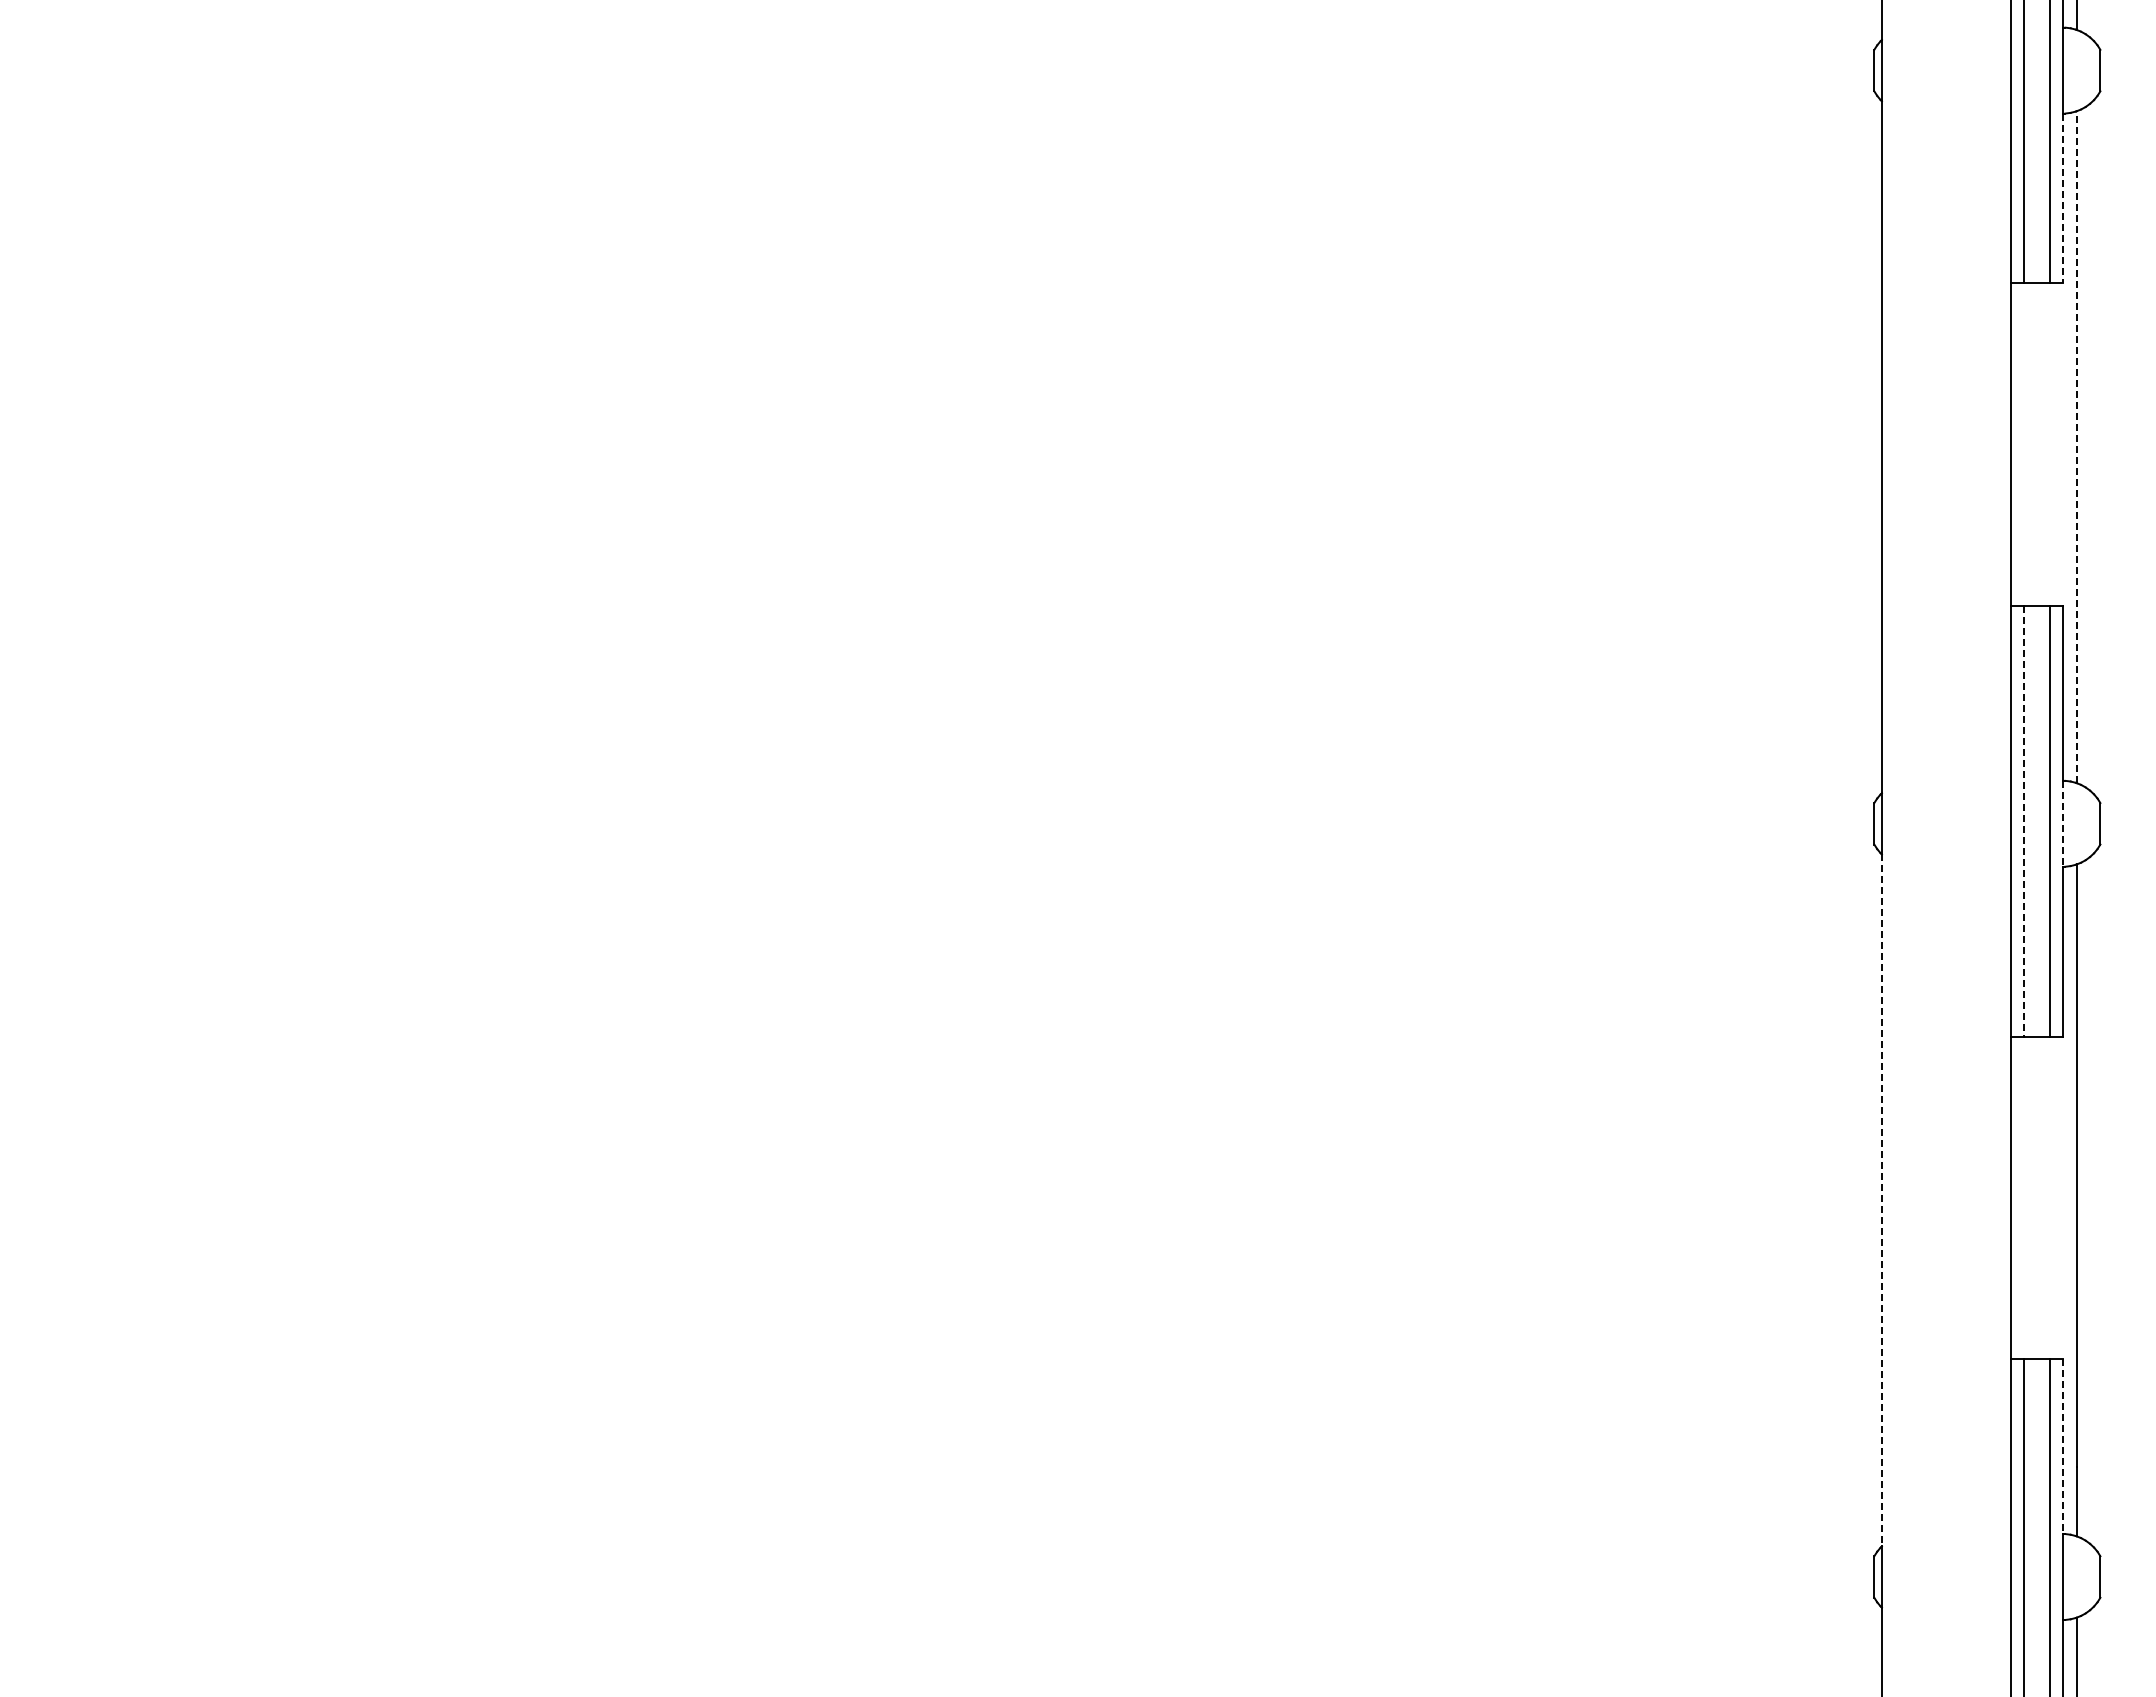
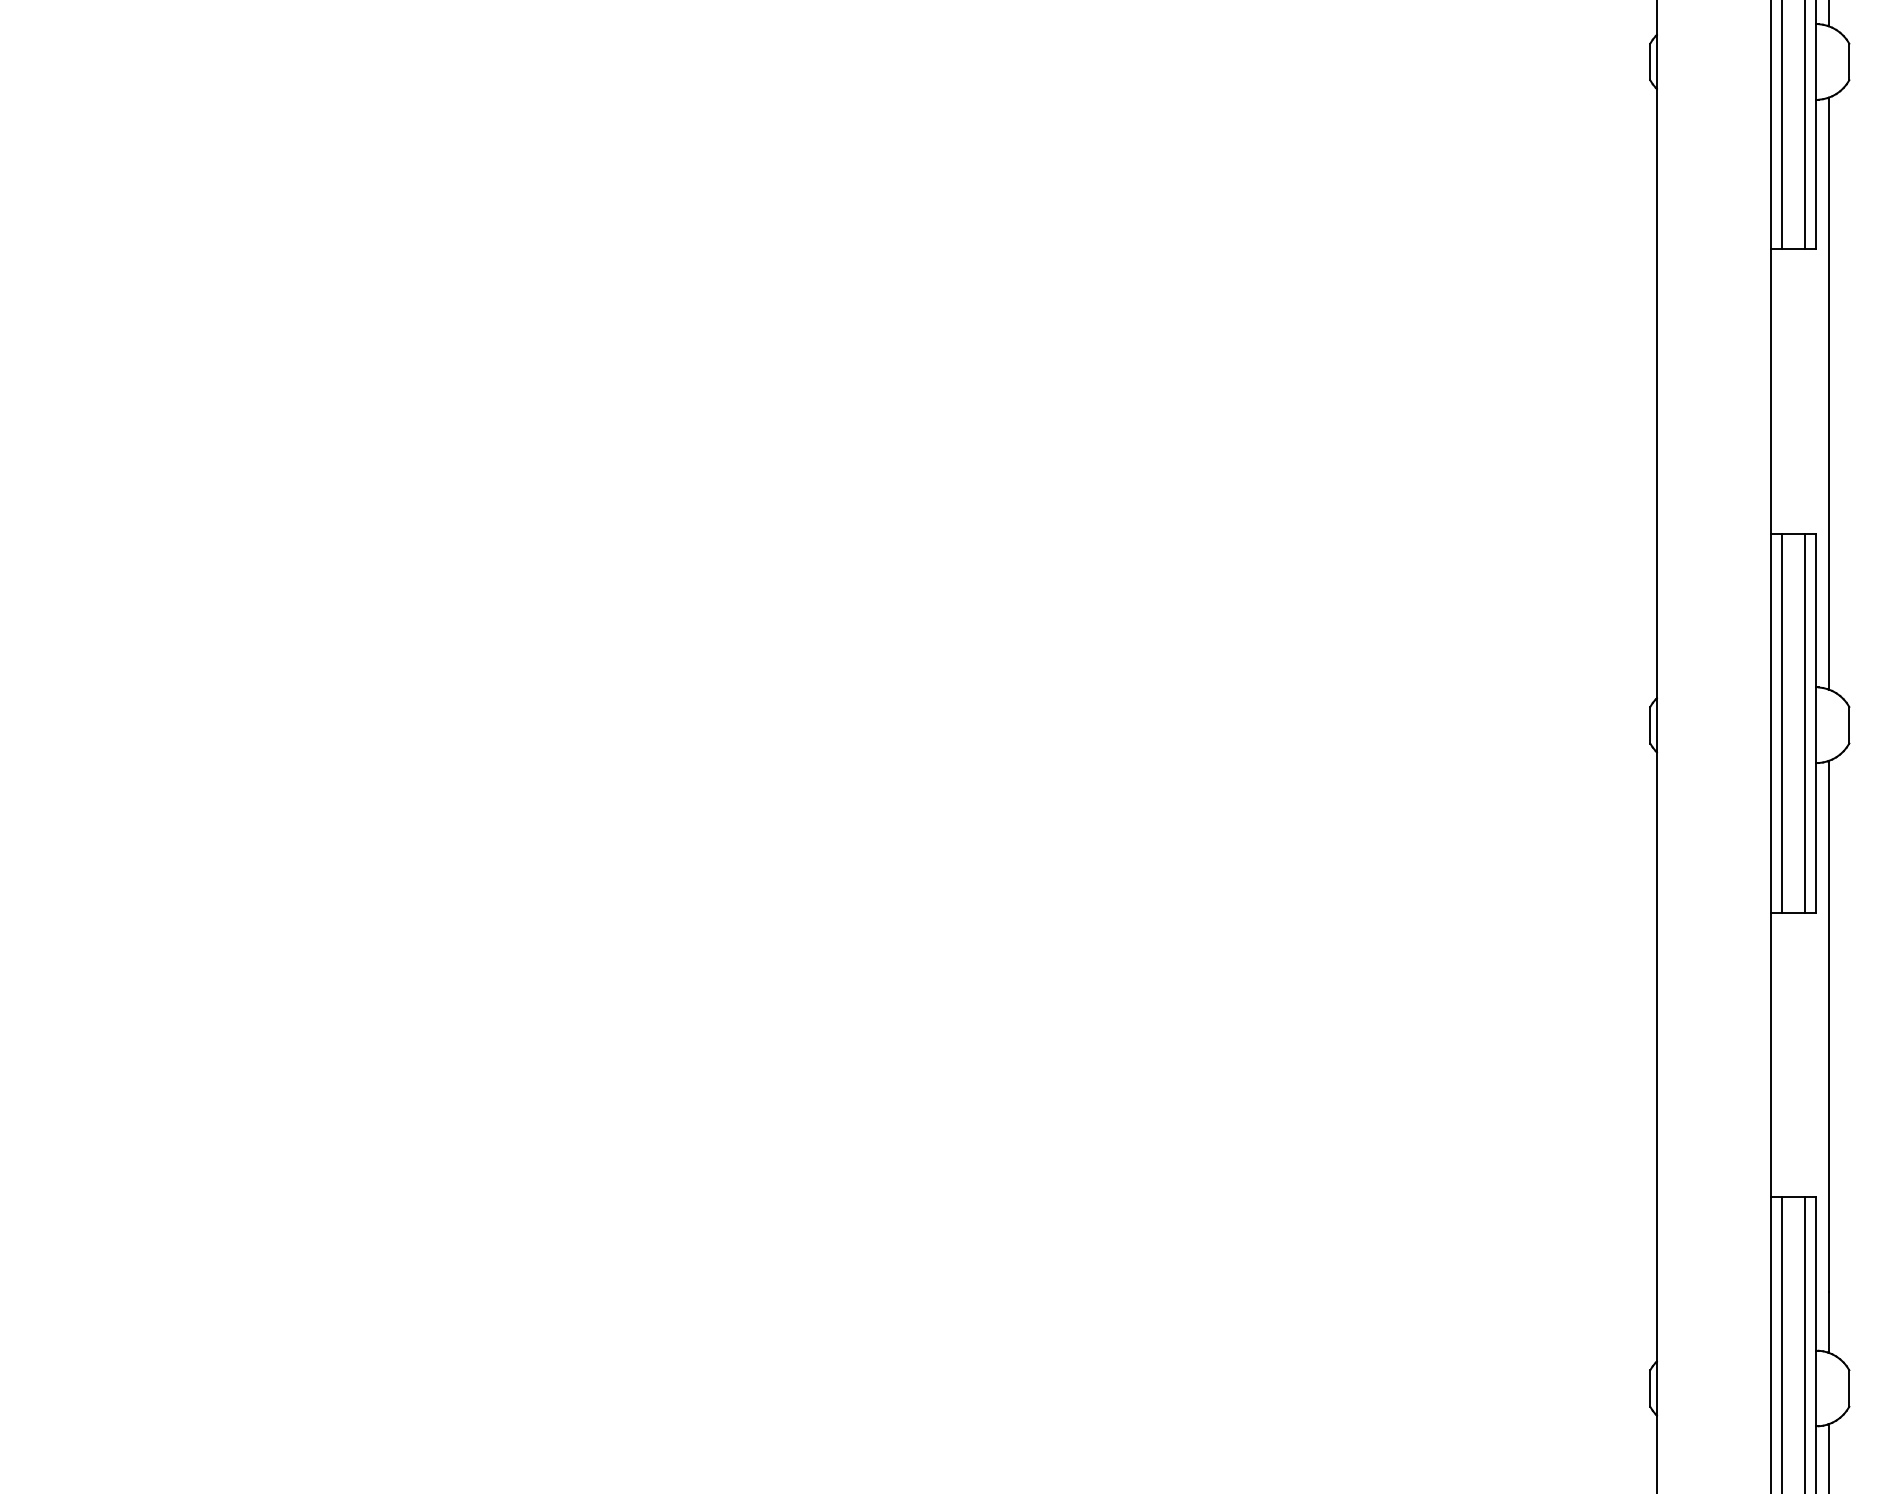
line: (2062, 198) -> (1815, 174), dashed -> solid
line: (2076, 446) -> (1828, 392), dashed -> solid
line: (2023, 821) -> (1781, 723), dashed -> solid
line: (2062, 823) -> (1815, 724), dashed -> solid
line: (1881, 1200) -> (1656, 1056), dashed -> solid
line: (2062, 1447) -> (1815, 1274), dashed -> solid

